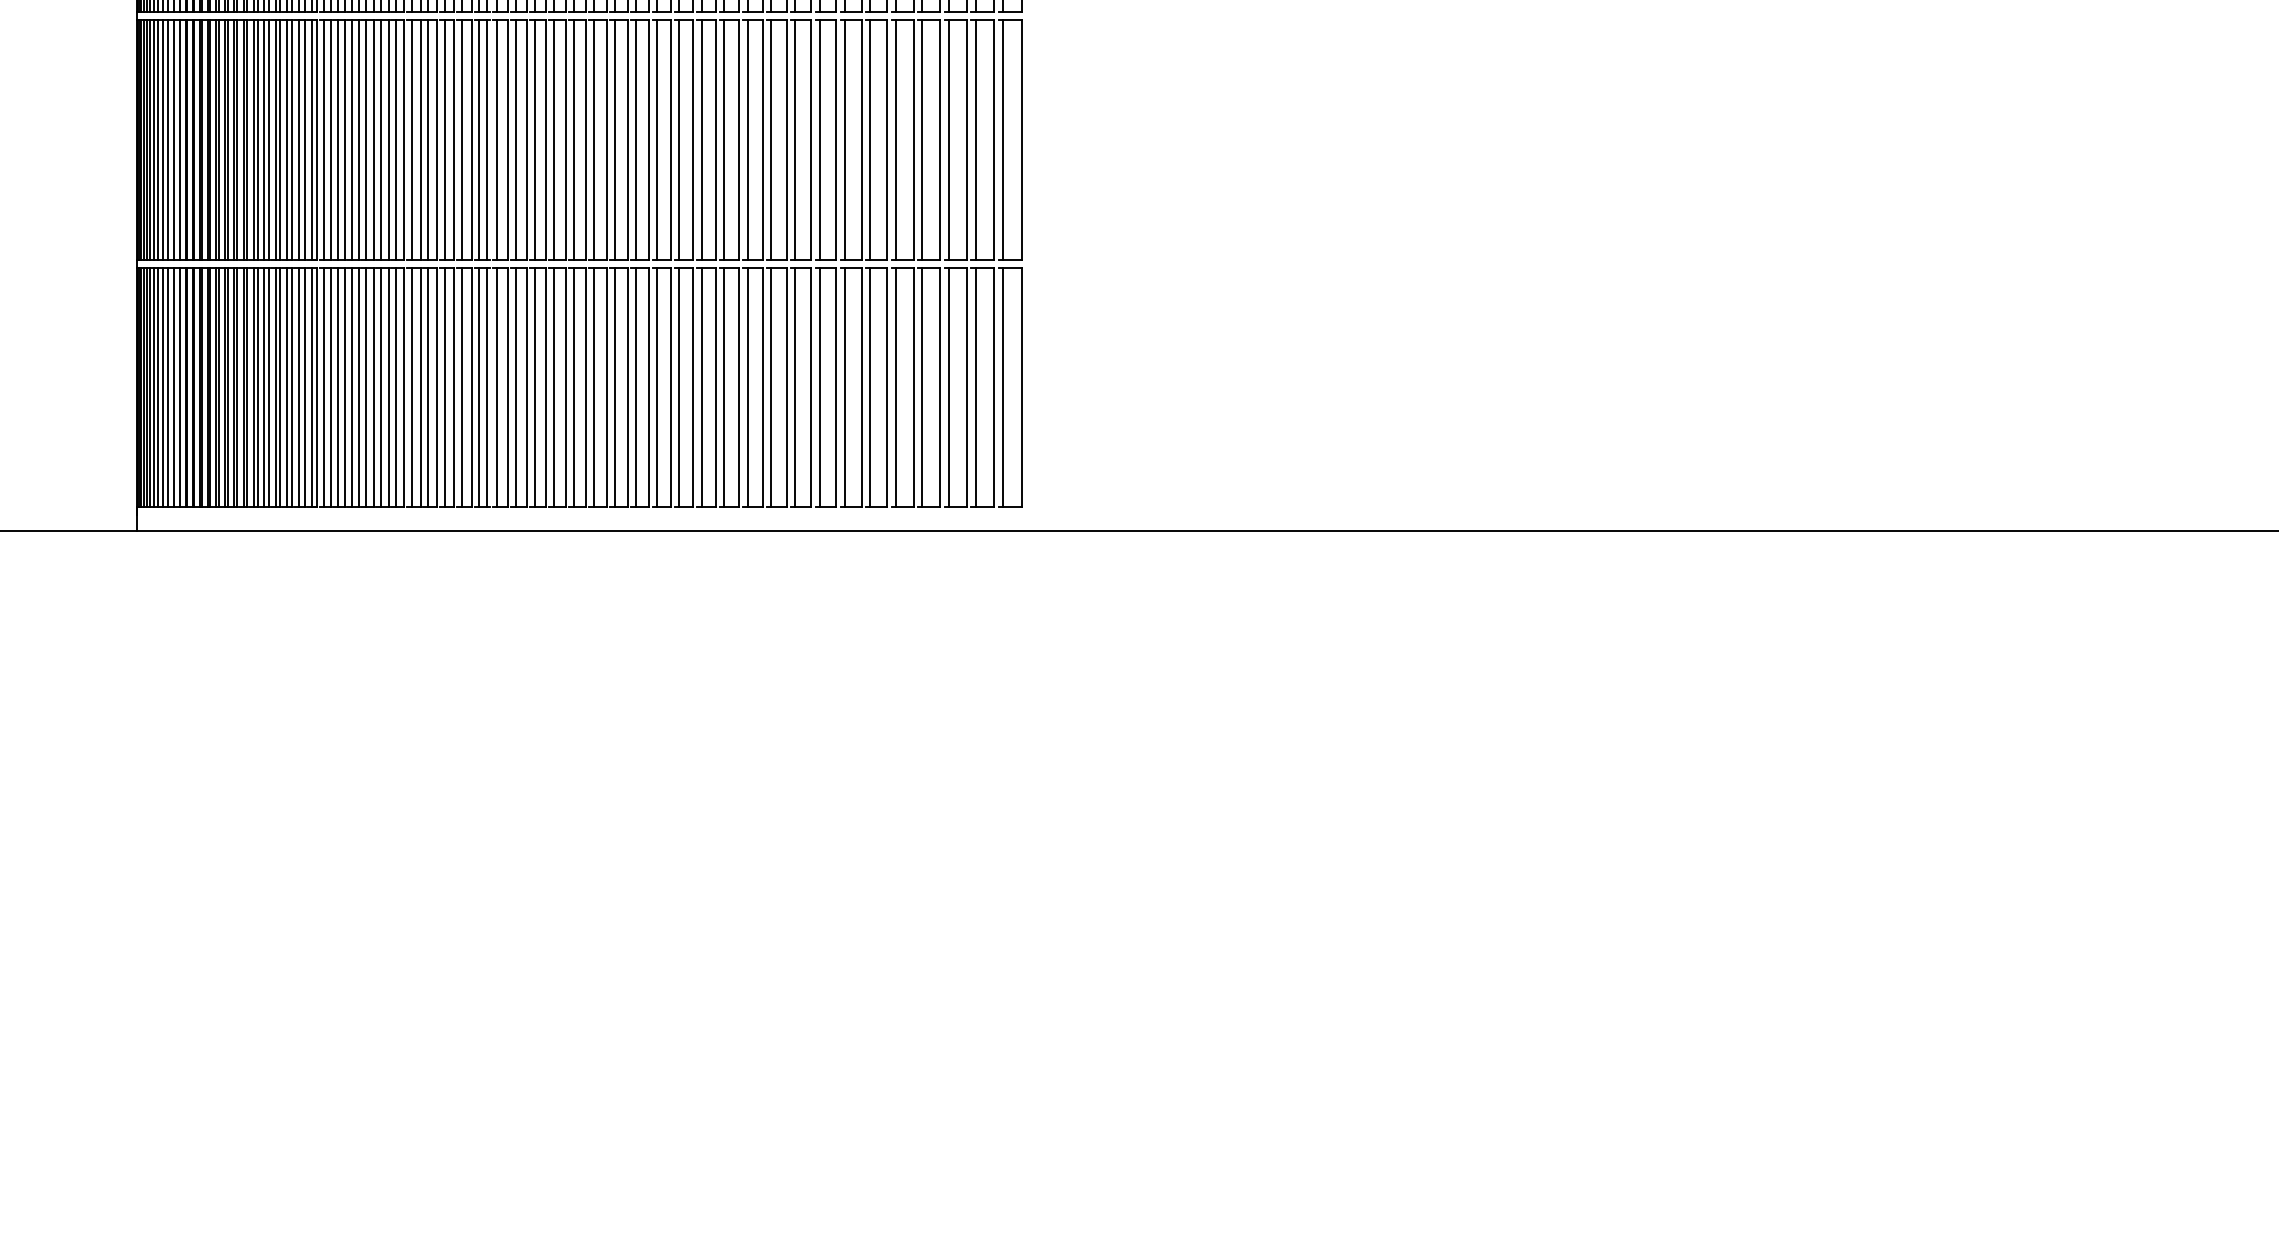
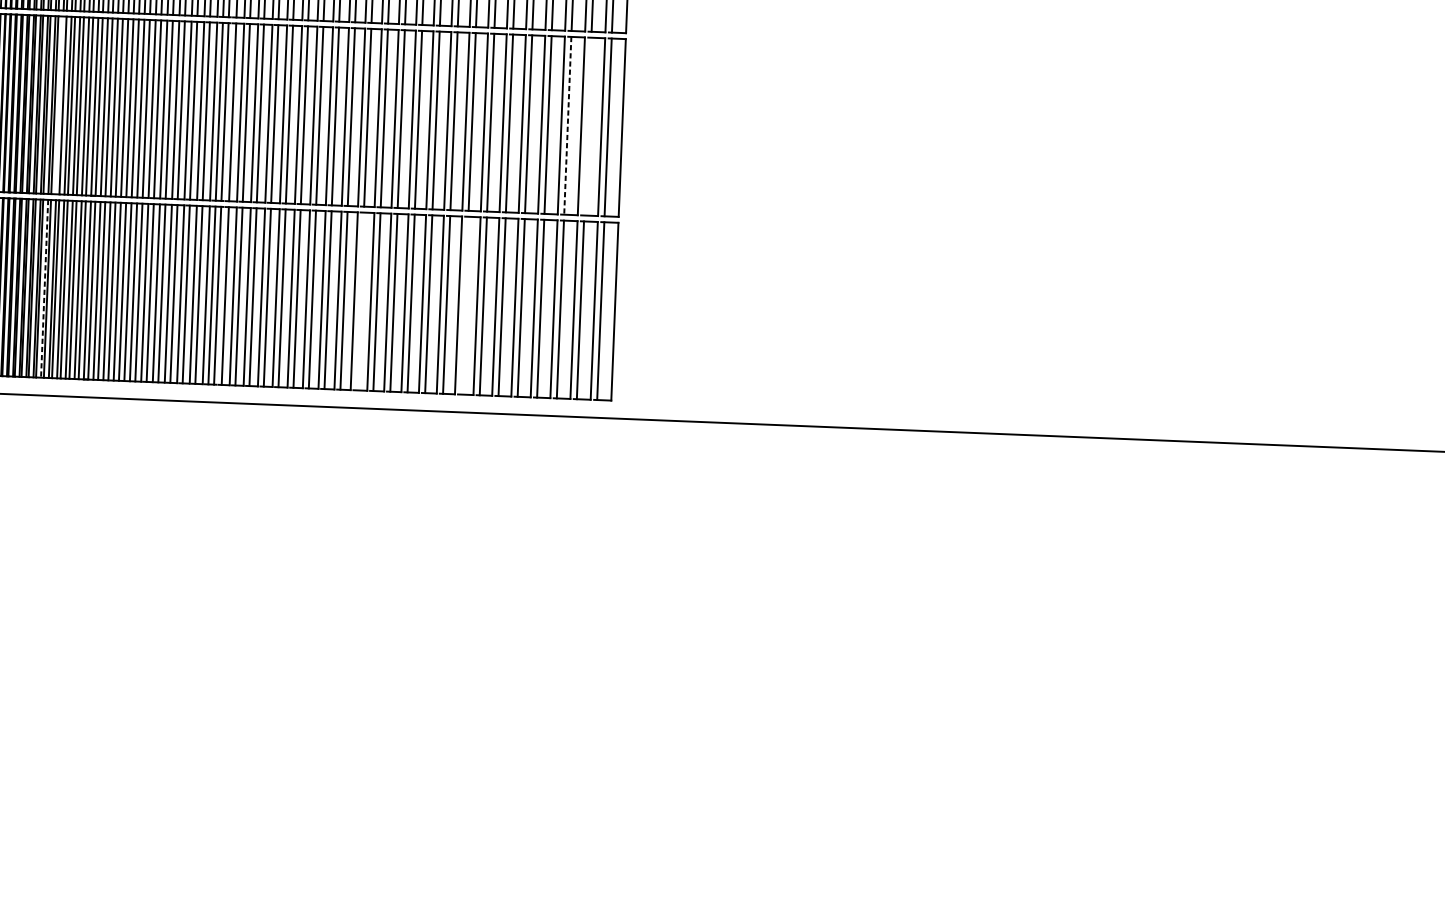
line: (264, 139) -> (59, 105), removed
line: (948, 139) -> (567, 125), solid -> dashed
line: (975, 139) -> (587, 126), removed
line: (253, 387) -> (44, 288), solid -> dashed
line: (679, 387) -> (360, 301), removed
line: (819, 387) -> (464, 305), removed

